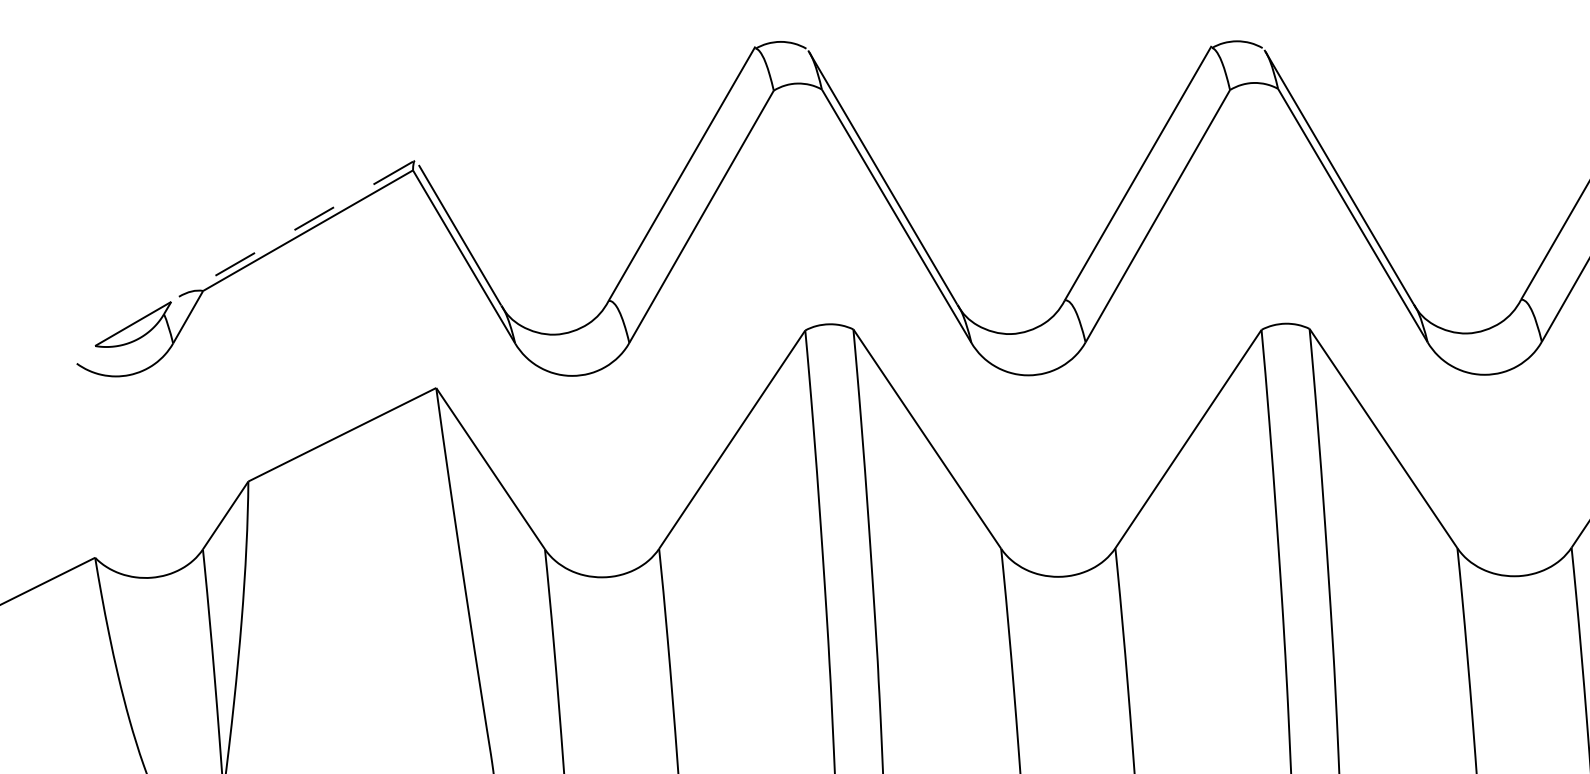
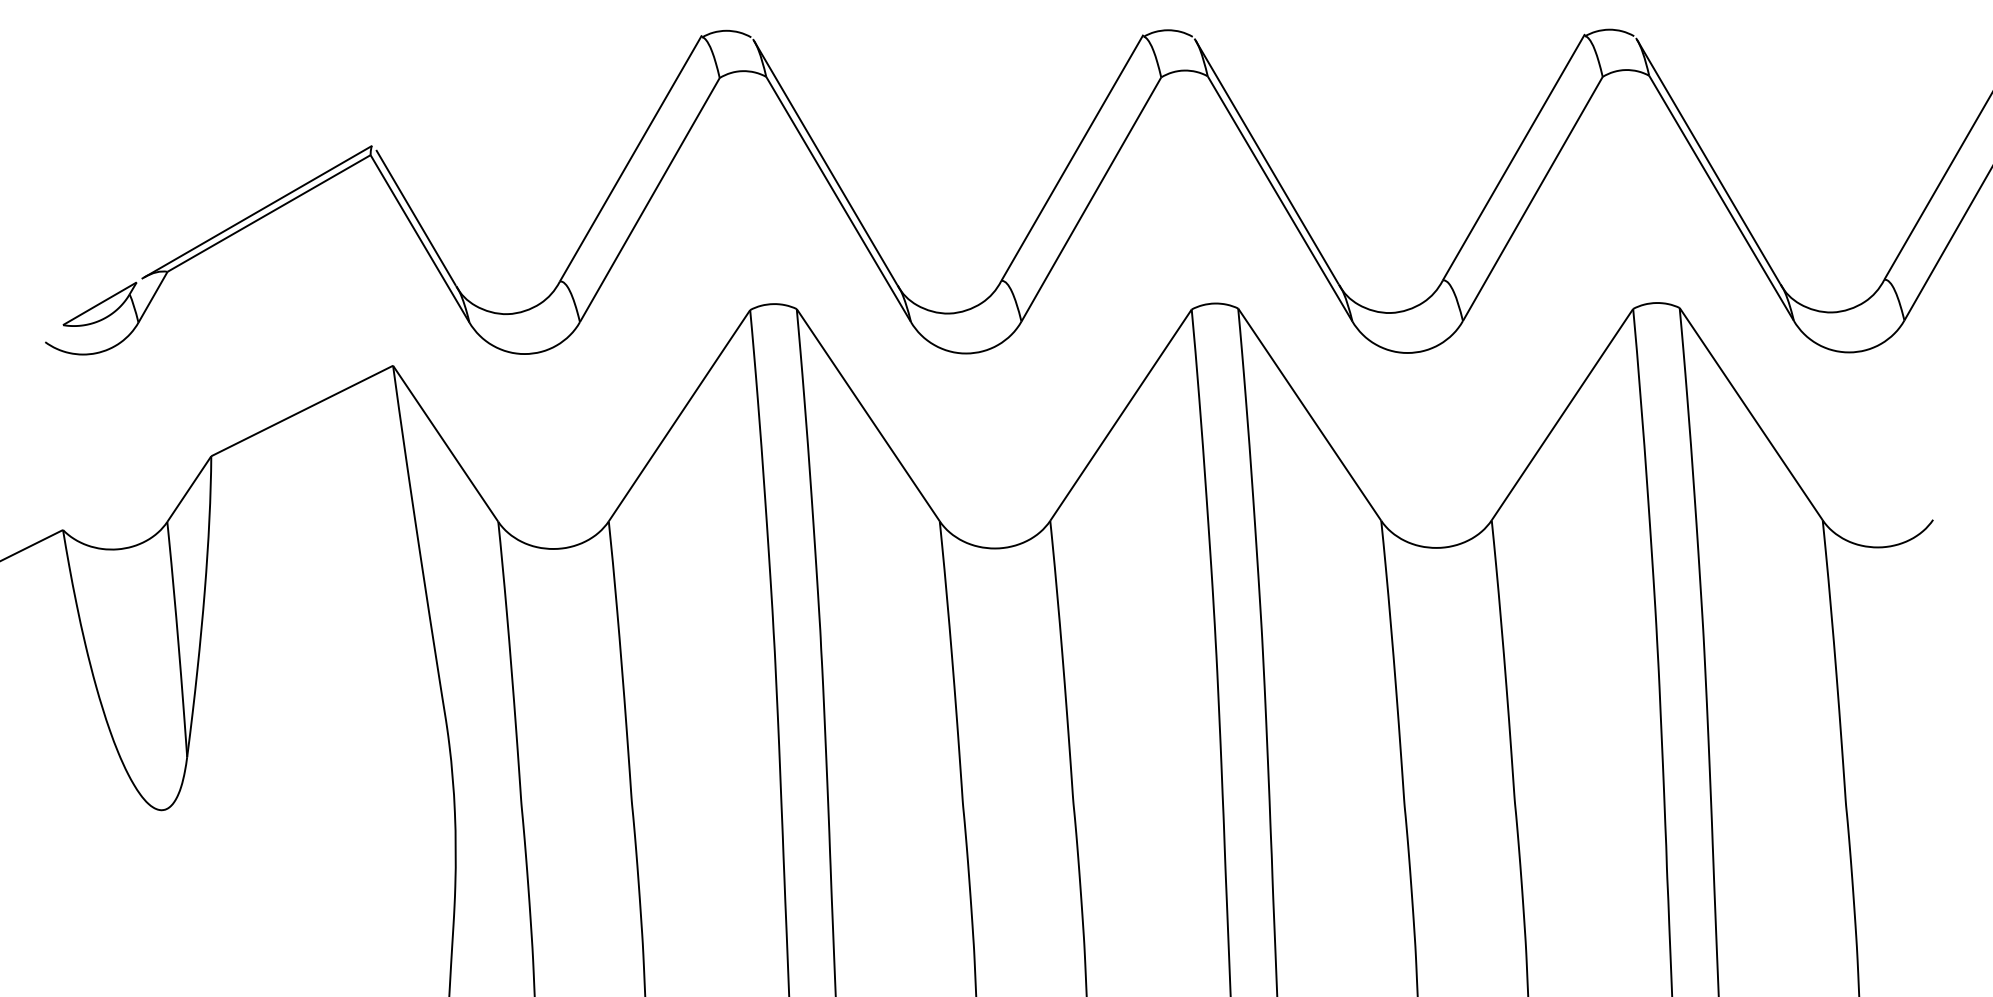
line: (295, 229) -> (256, 212), dashed -> solid

